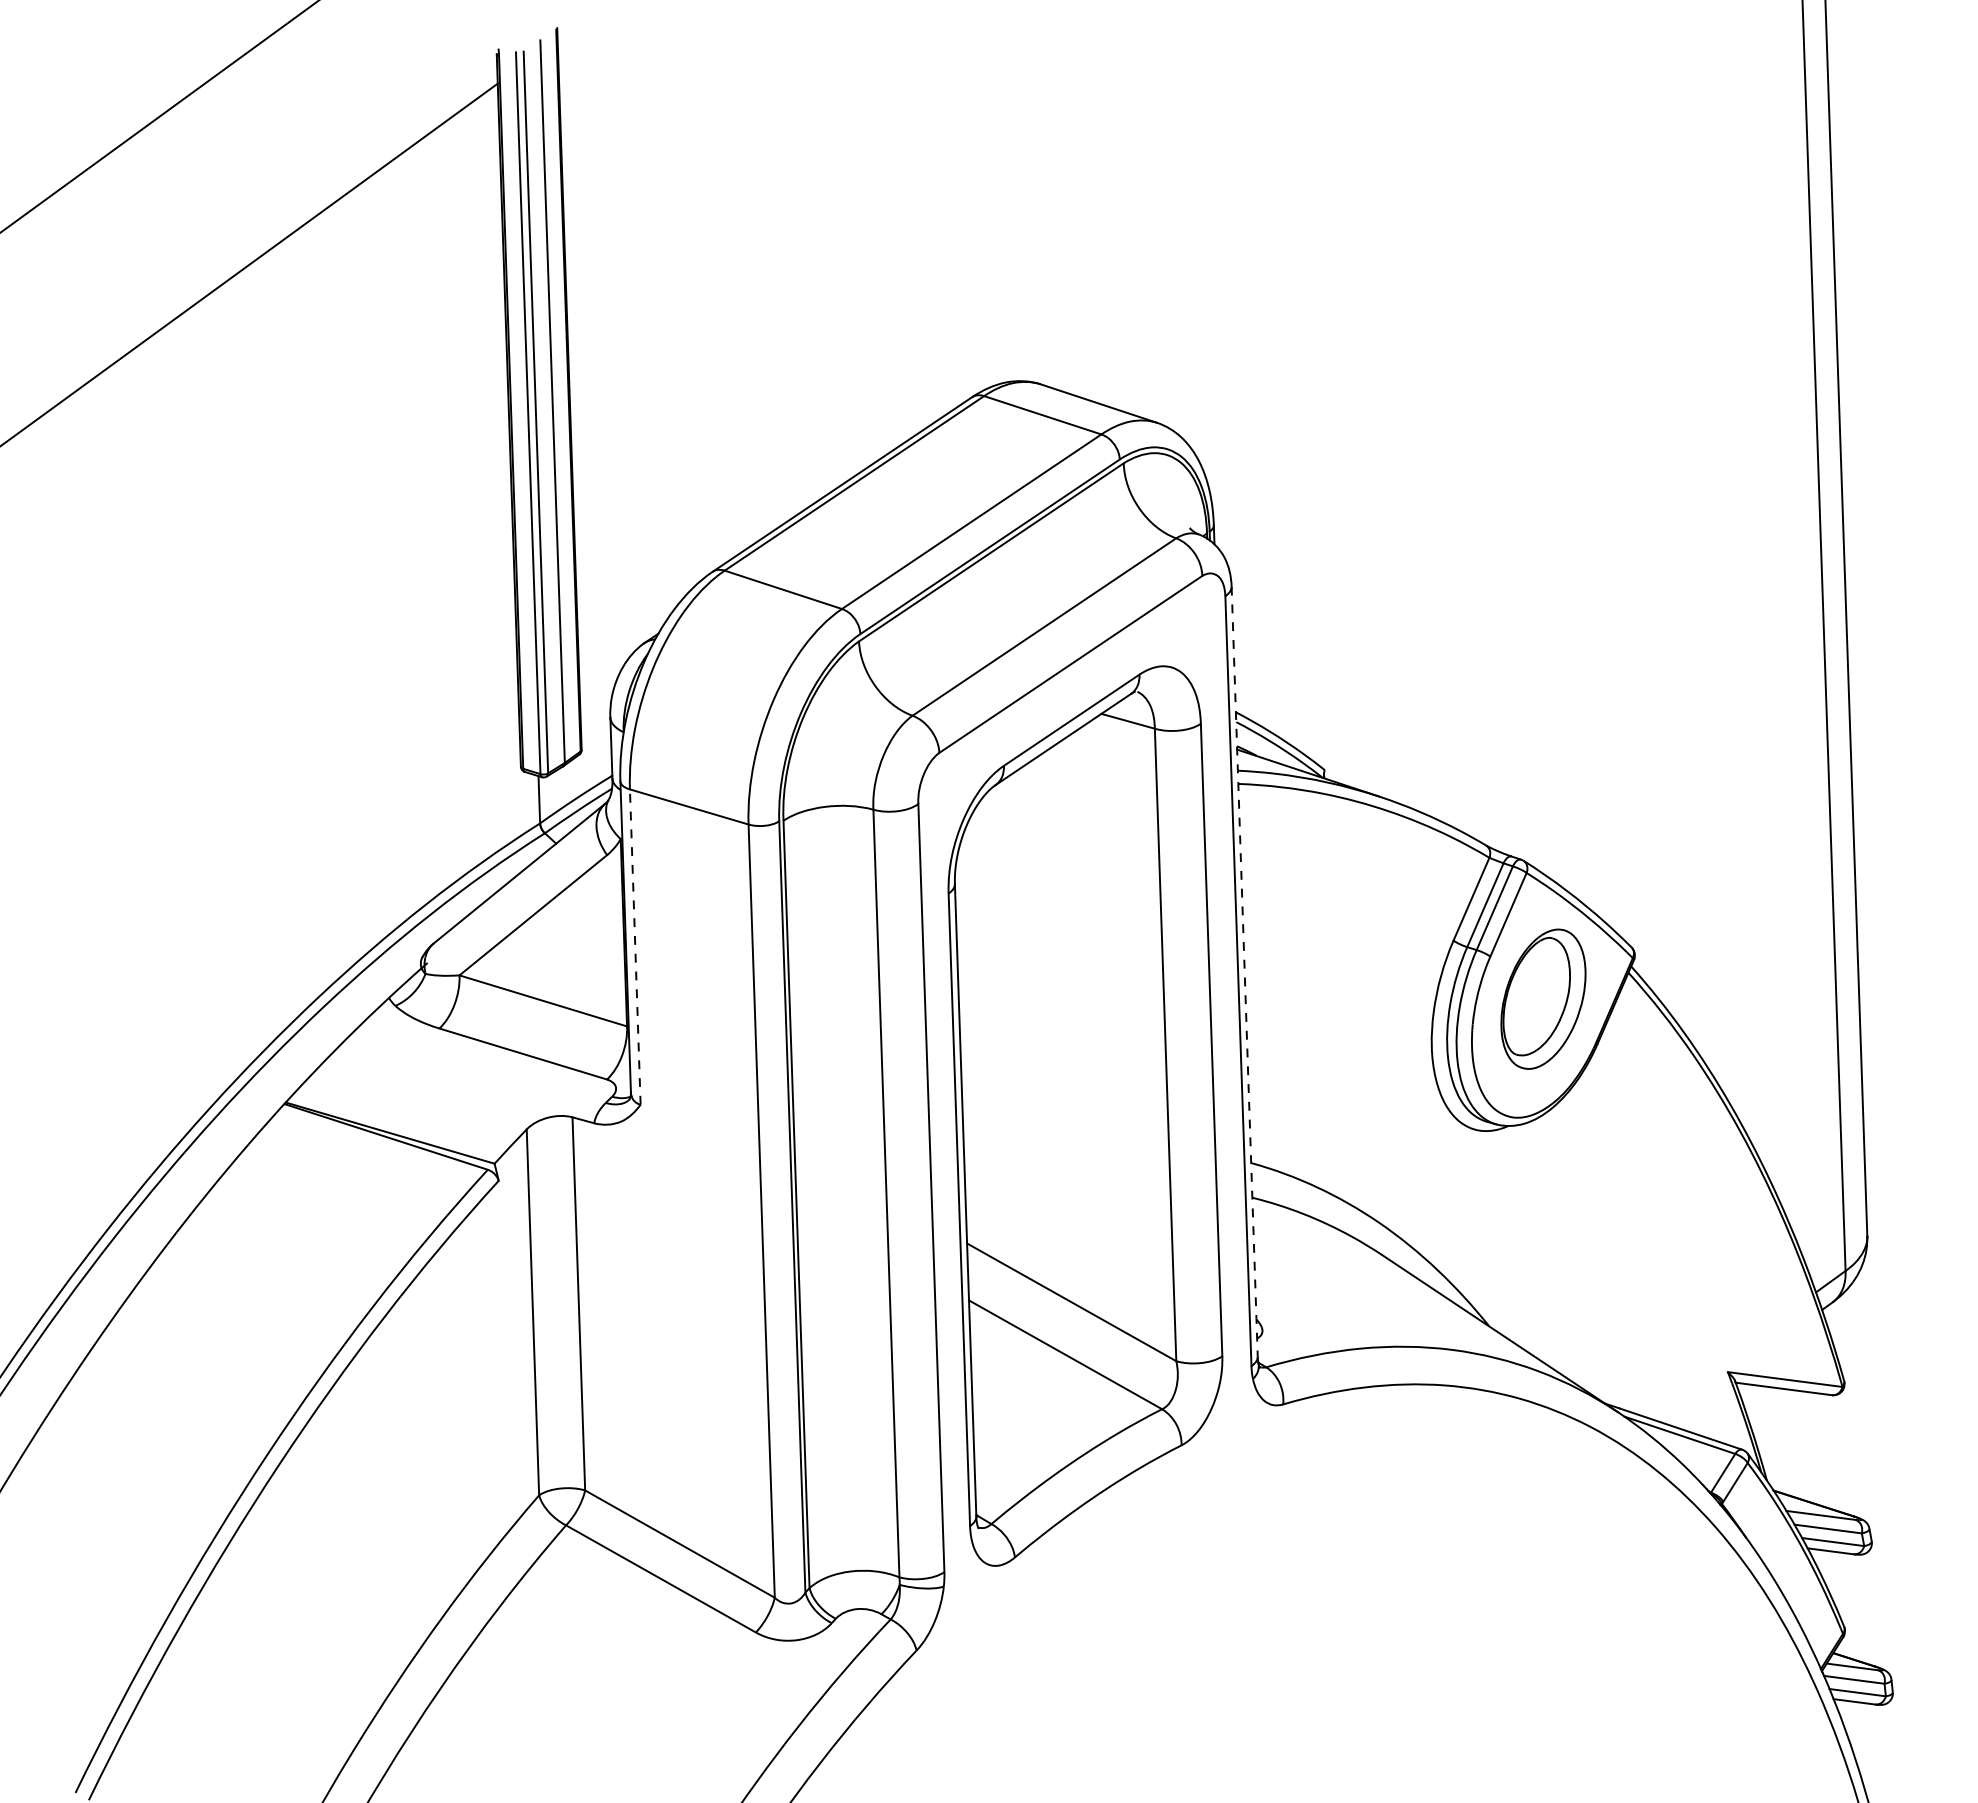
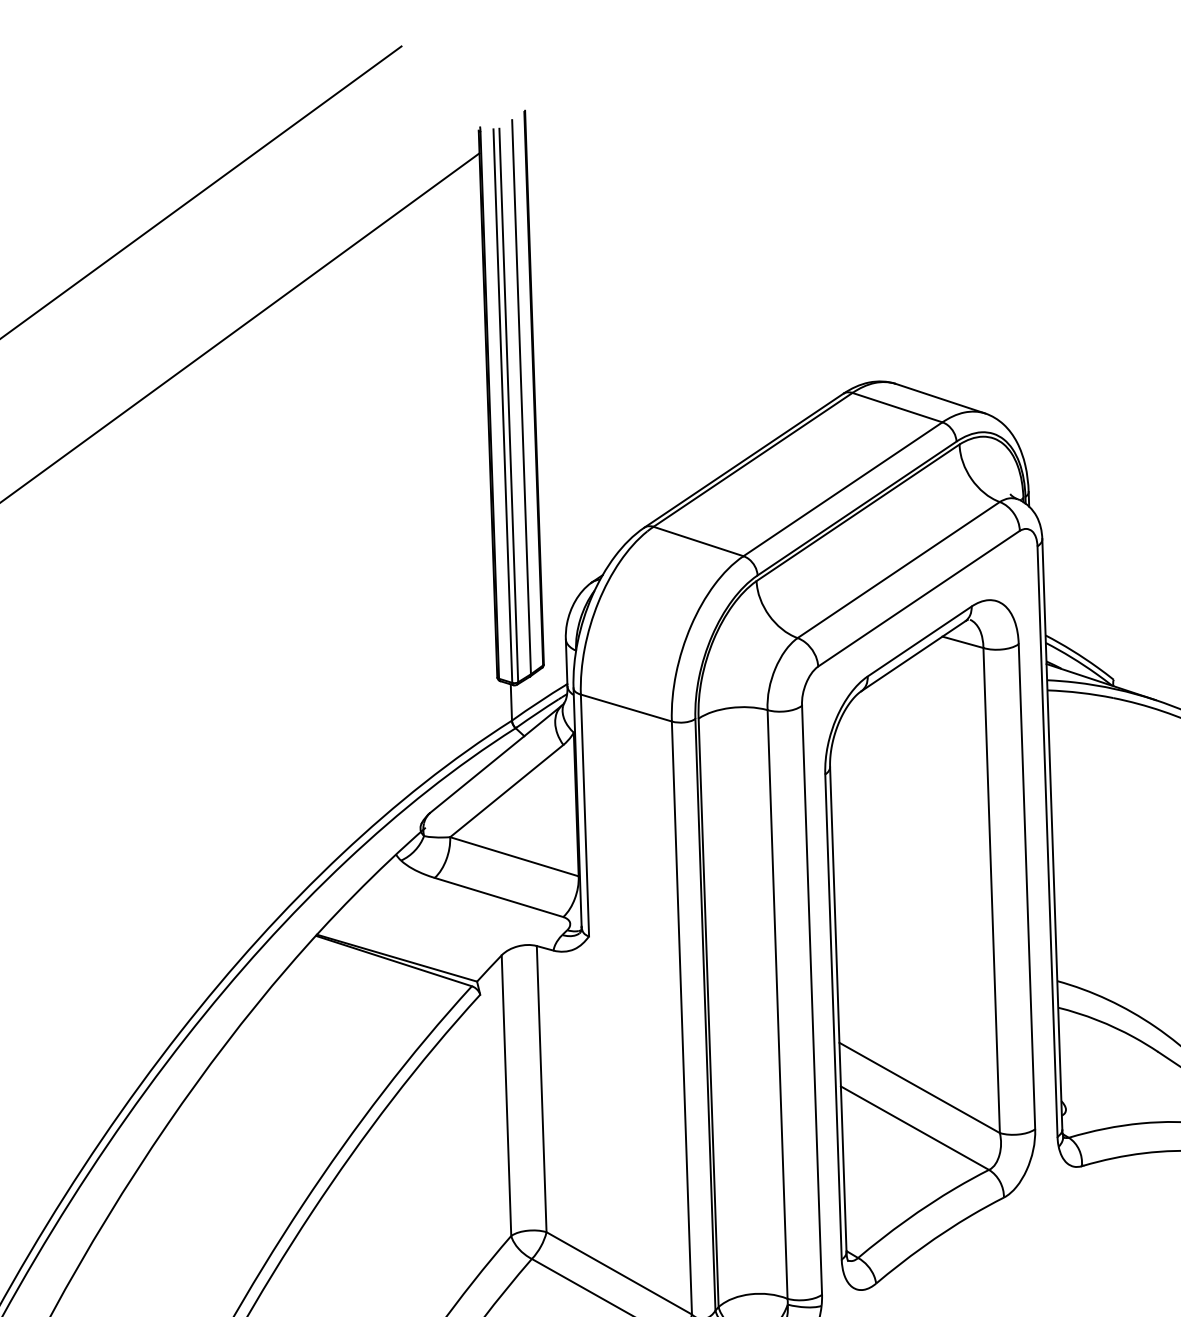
line: (635, 947) -> (585, 815), dashed -> solid
line: (1244, 972) -> (1052, 834), dashed -> solid

